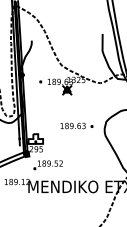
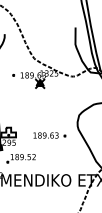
part: (76, 125) -> (49, 135), moved

